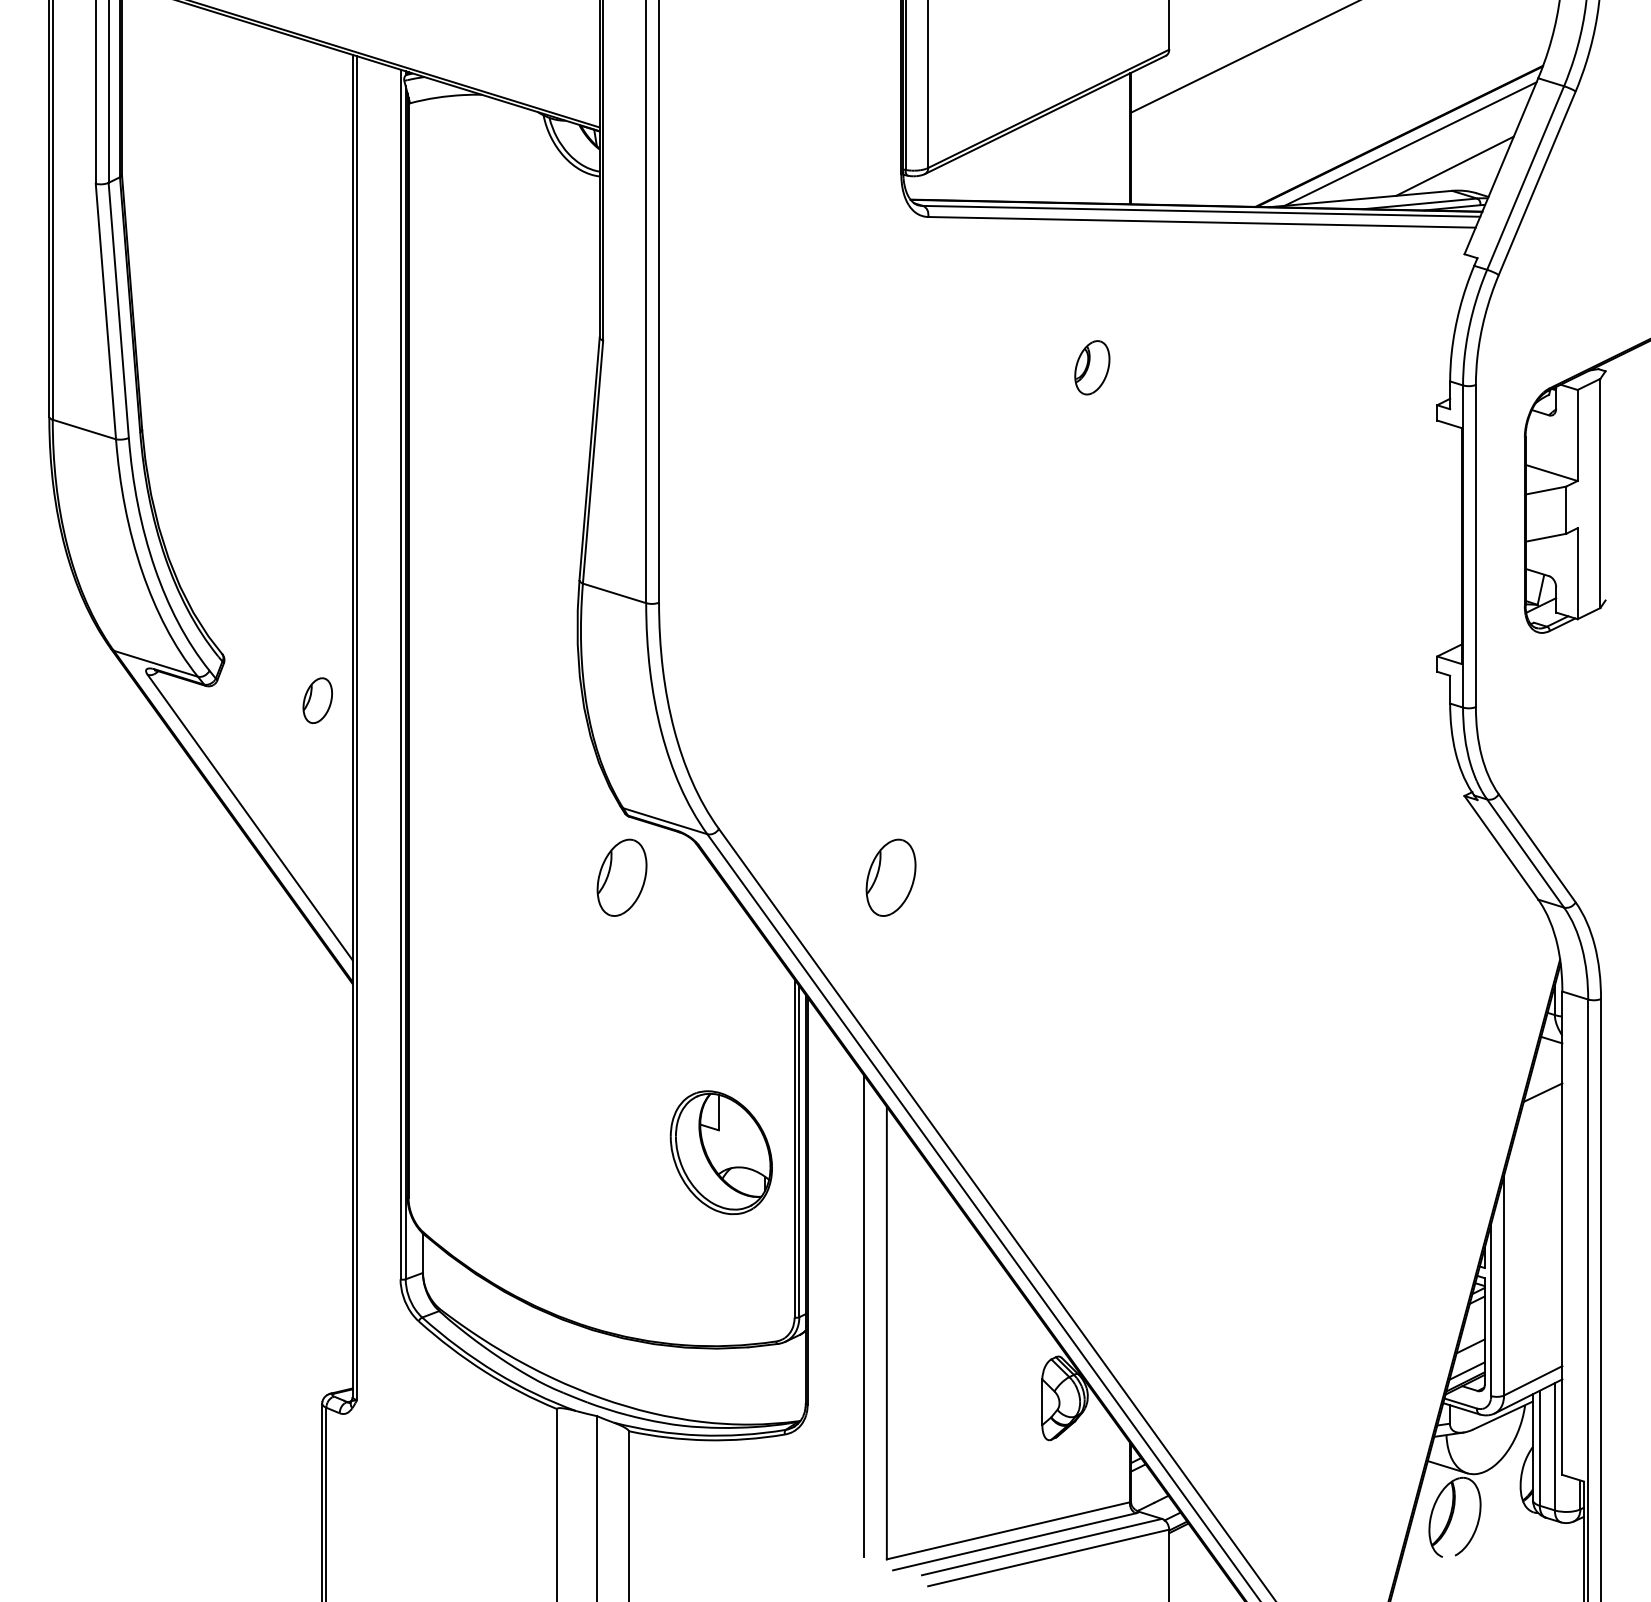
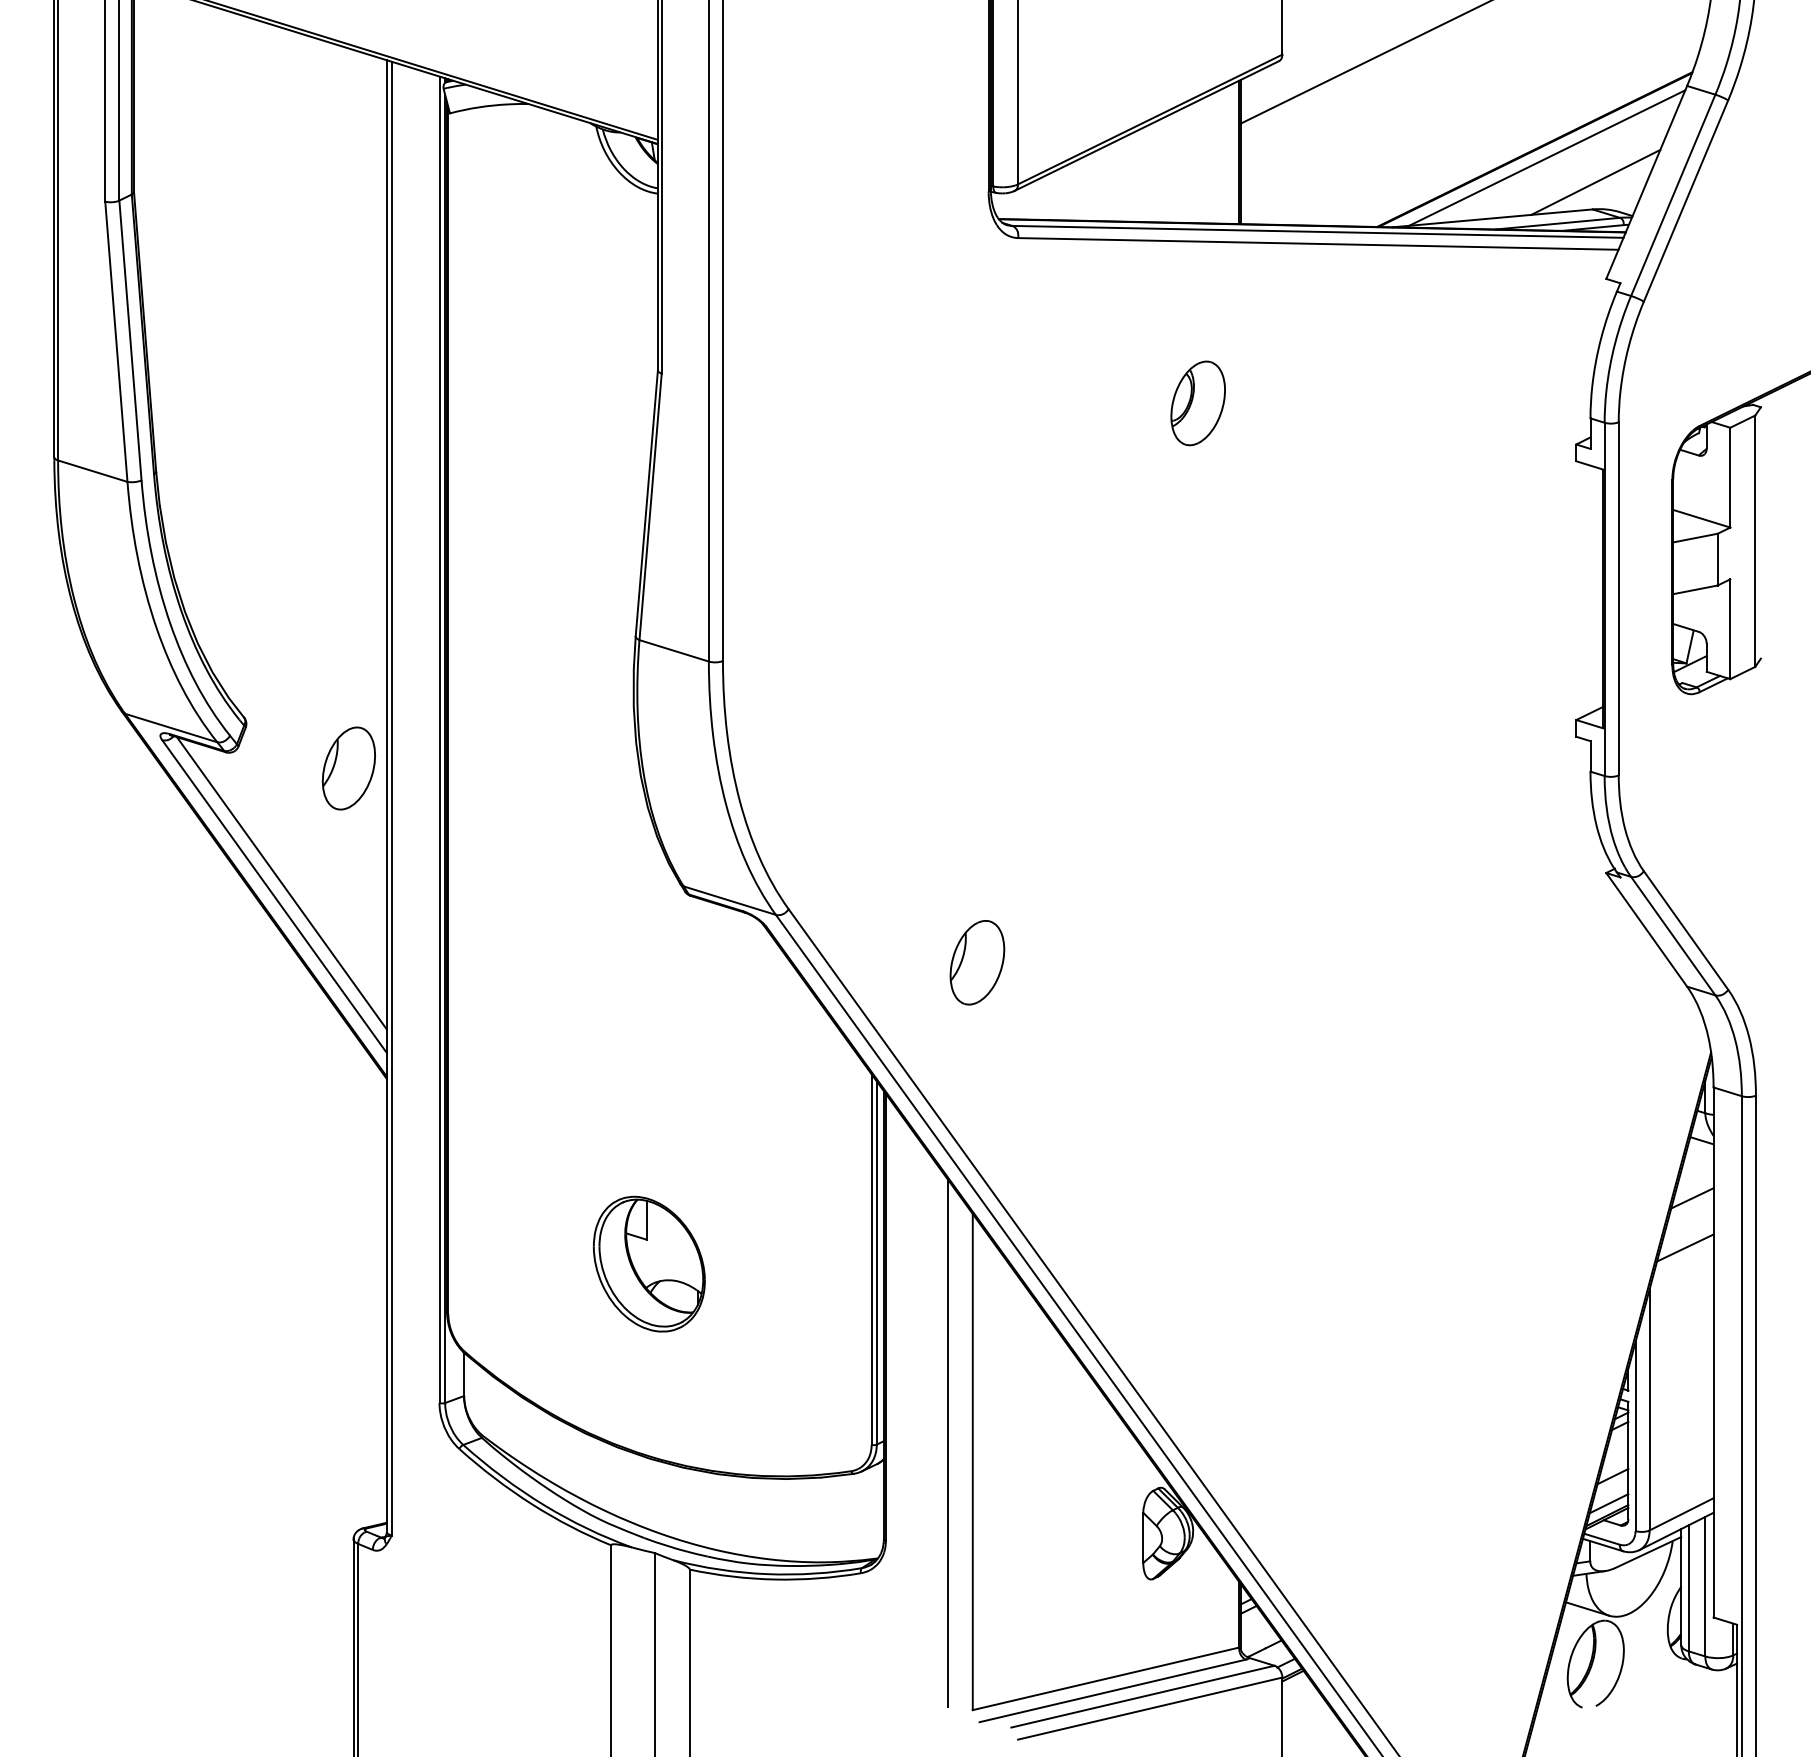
part: (1091, 367) -> (1197, 403), size x1.43
part: (317, 700) -> (348, 768), size x1.67
line: (256, 805) -> (281, 883), added
part: (622, 877) -> (682, 962), removed
line: (1536, 1137) -> (1685, 1247), added
part: (721, 1152) -> (649, 1263), moved

